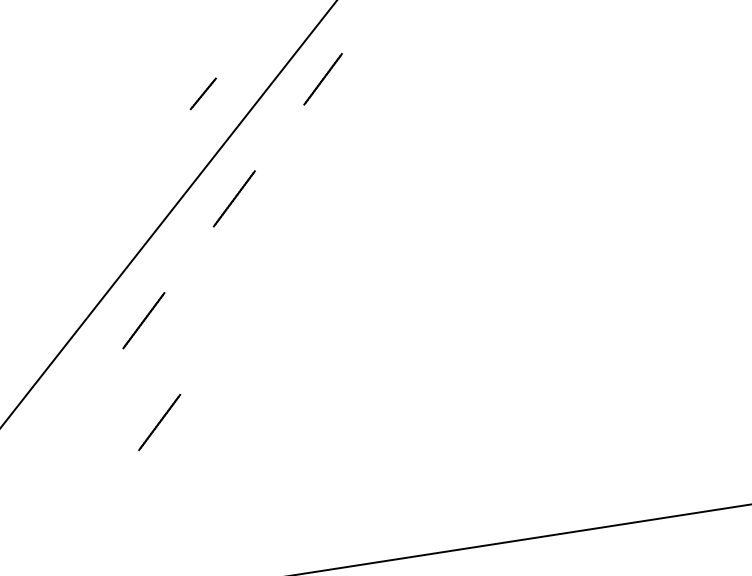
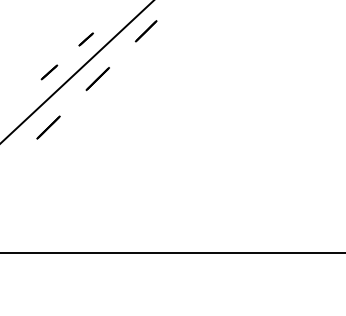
line: (201, 94) -> (85, 39), moved
line: (127, 201) -> (49, 72), added
line: (159, 422) -> (48, 174), removed

